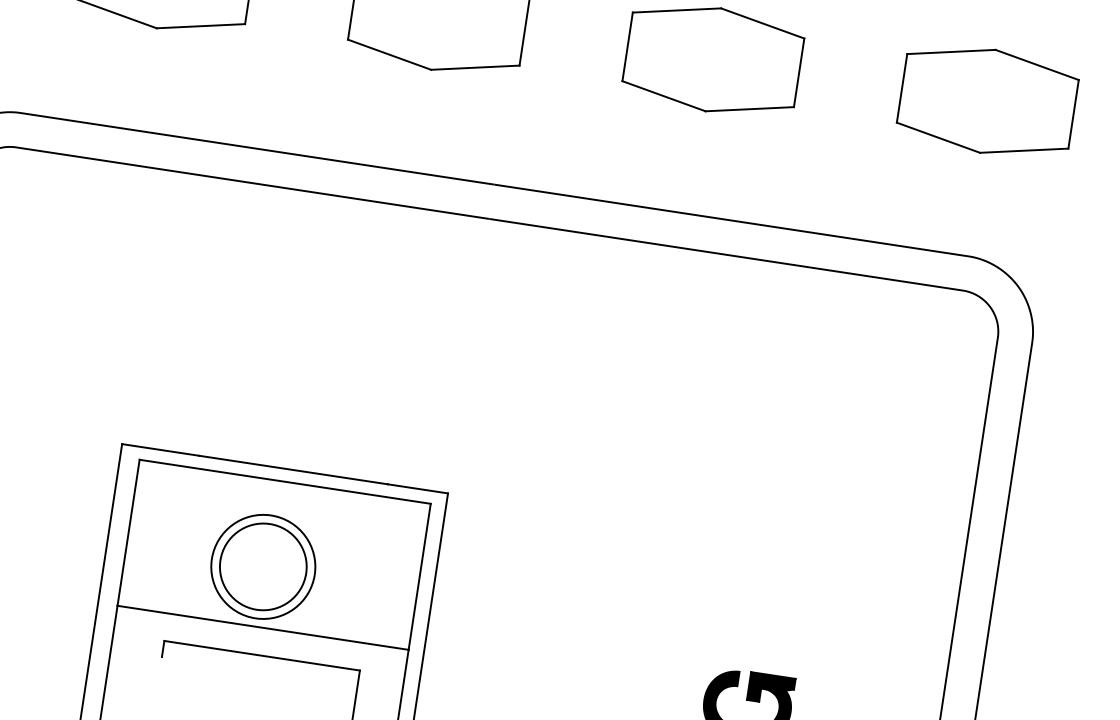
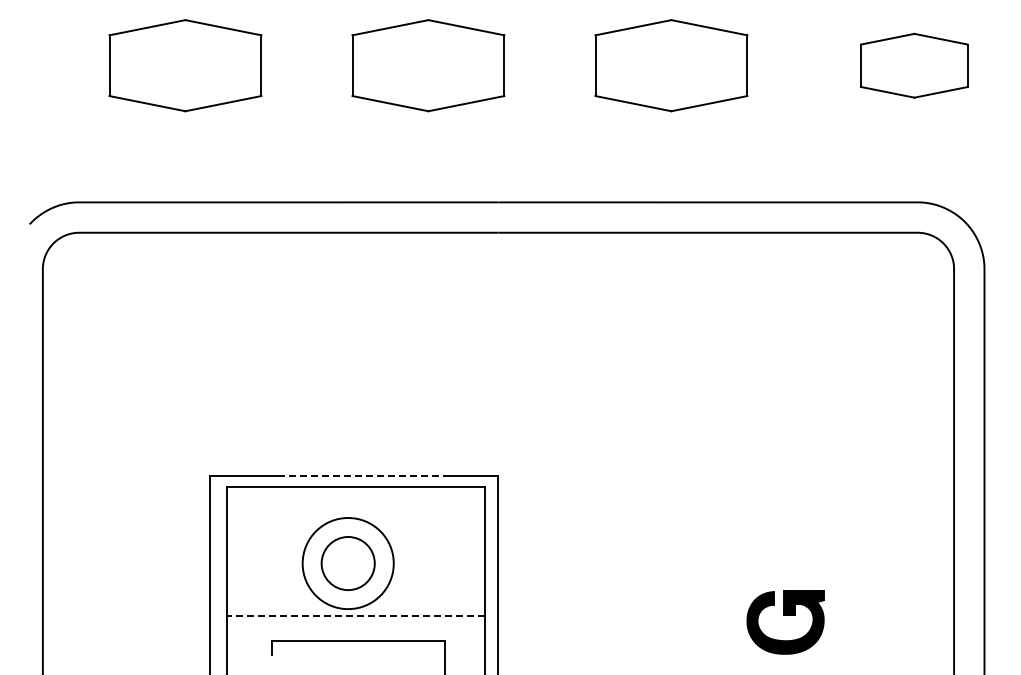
part: (987, 101) -> (914, 65), size x0.7
line: (293, 469) -> (361, 475), solid -> dashed
circle: (263, 566) -> (348, 563), size x0.7
line: (263, 628) -> (356, 616), solid -> dashed

